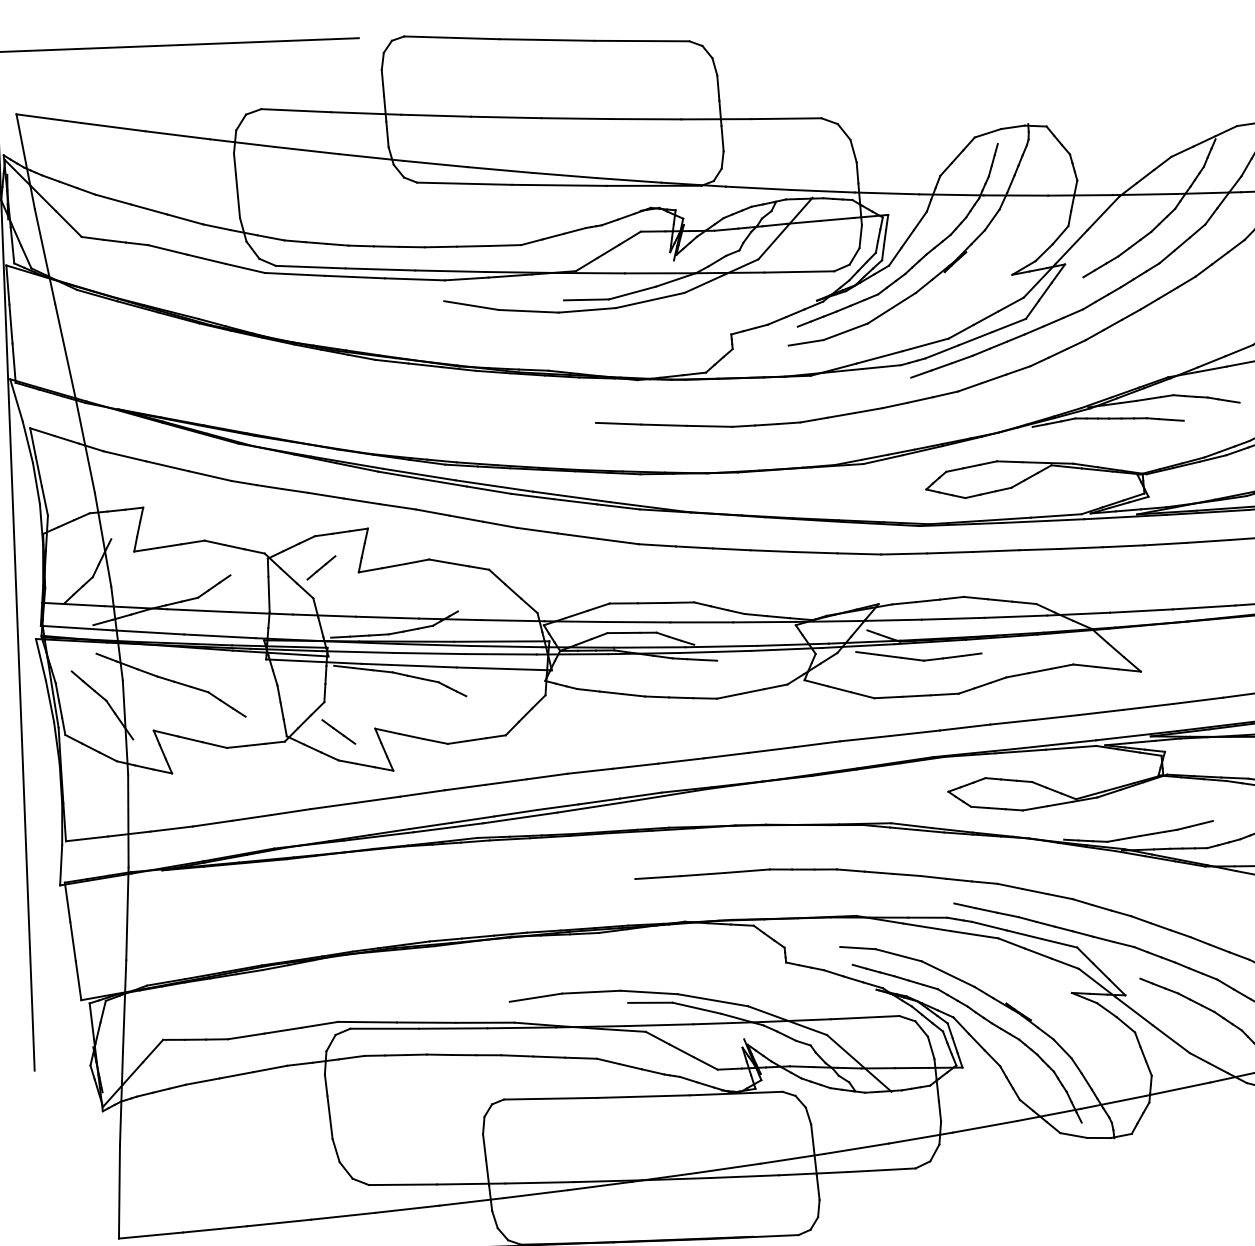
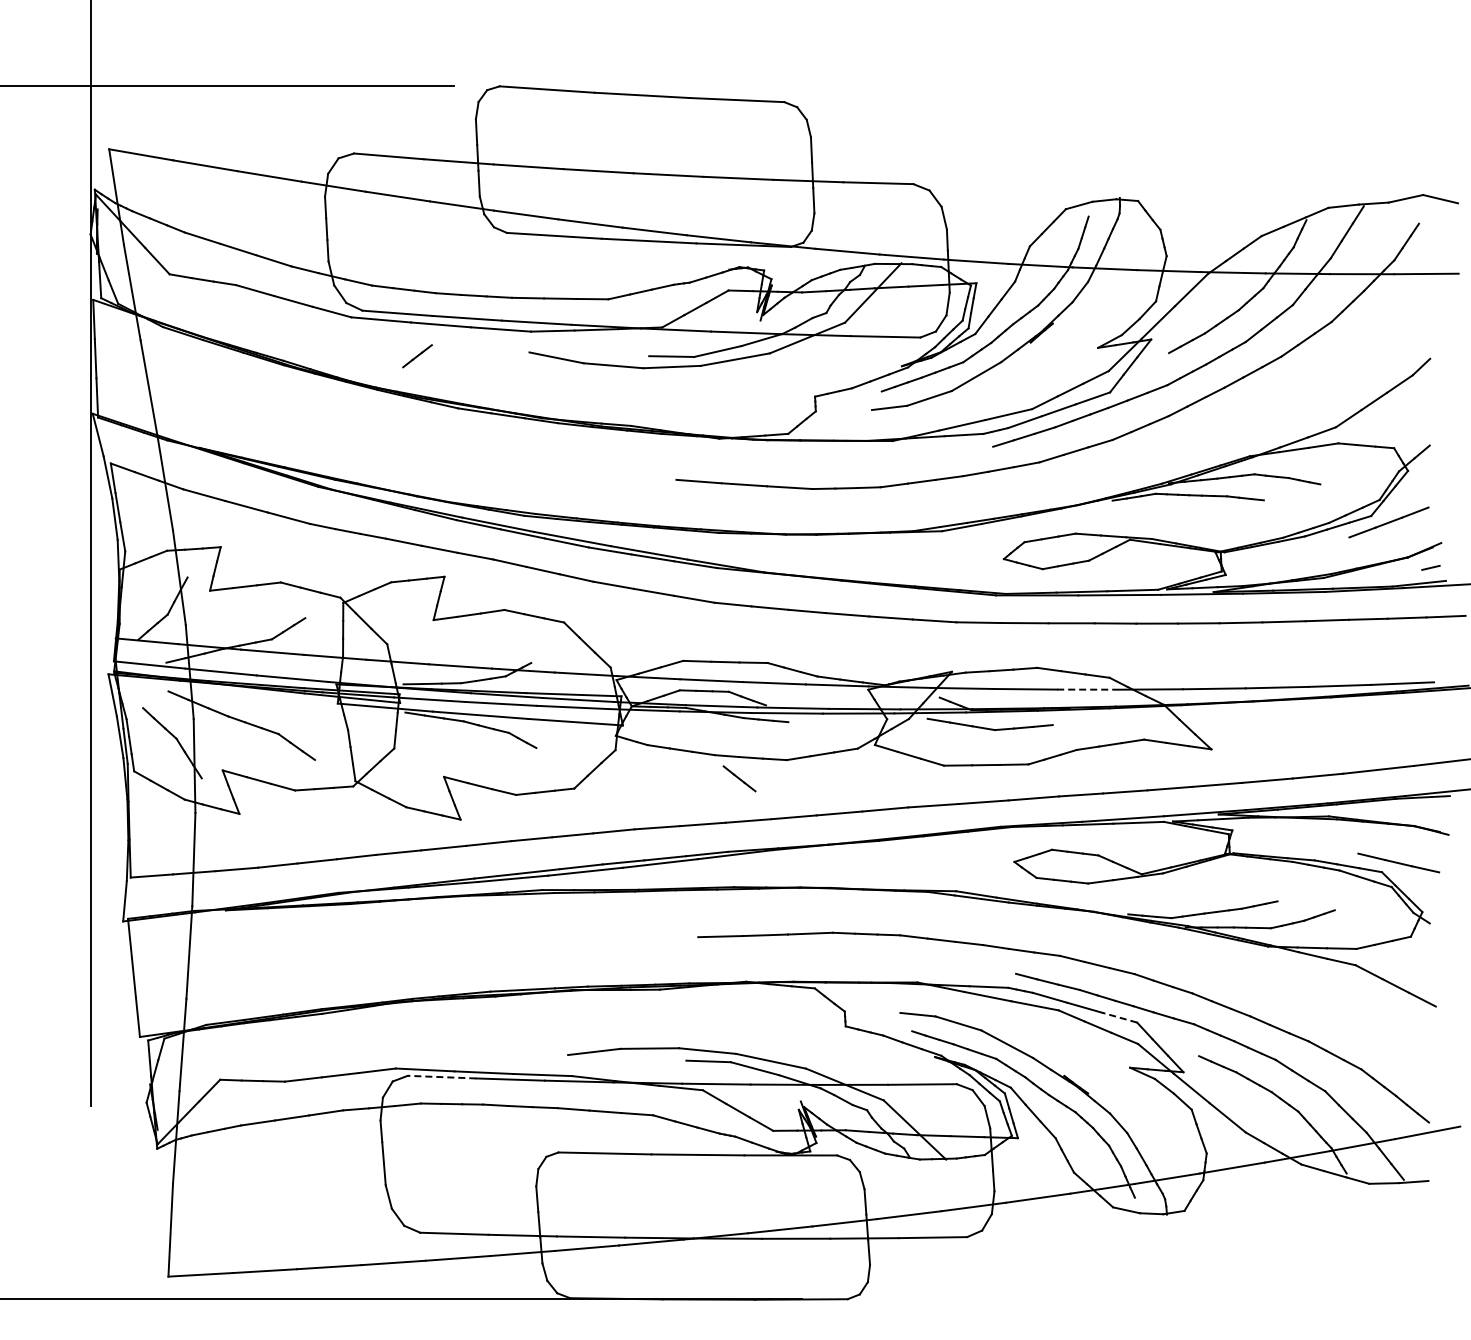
line: (321, 568) -> (417, 356), moved
line: (1016, 616) -> (1089, 689), solid -> dashed
line: (338, 731) -> (739, 778), moved
line: (1059, 943) -> (1119, 1017), solid -> dashed
line: (384, 1029) -> (441, 1077), solid -> dashed

